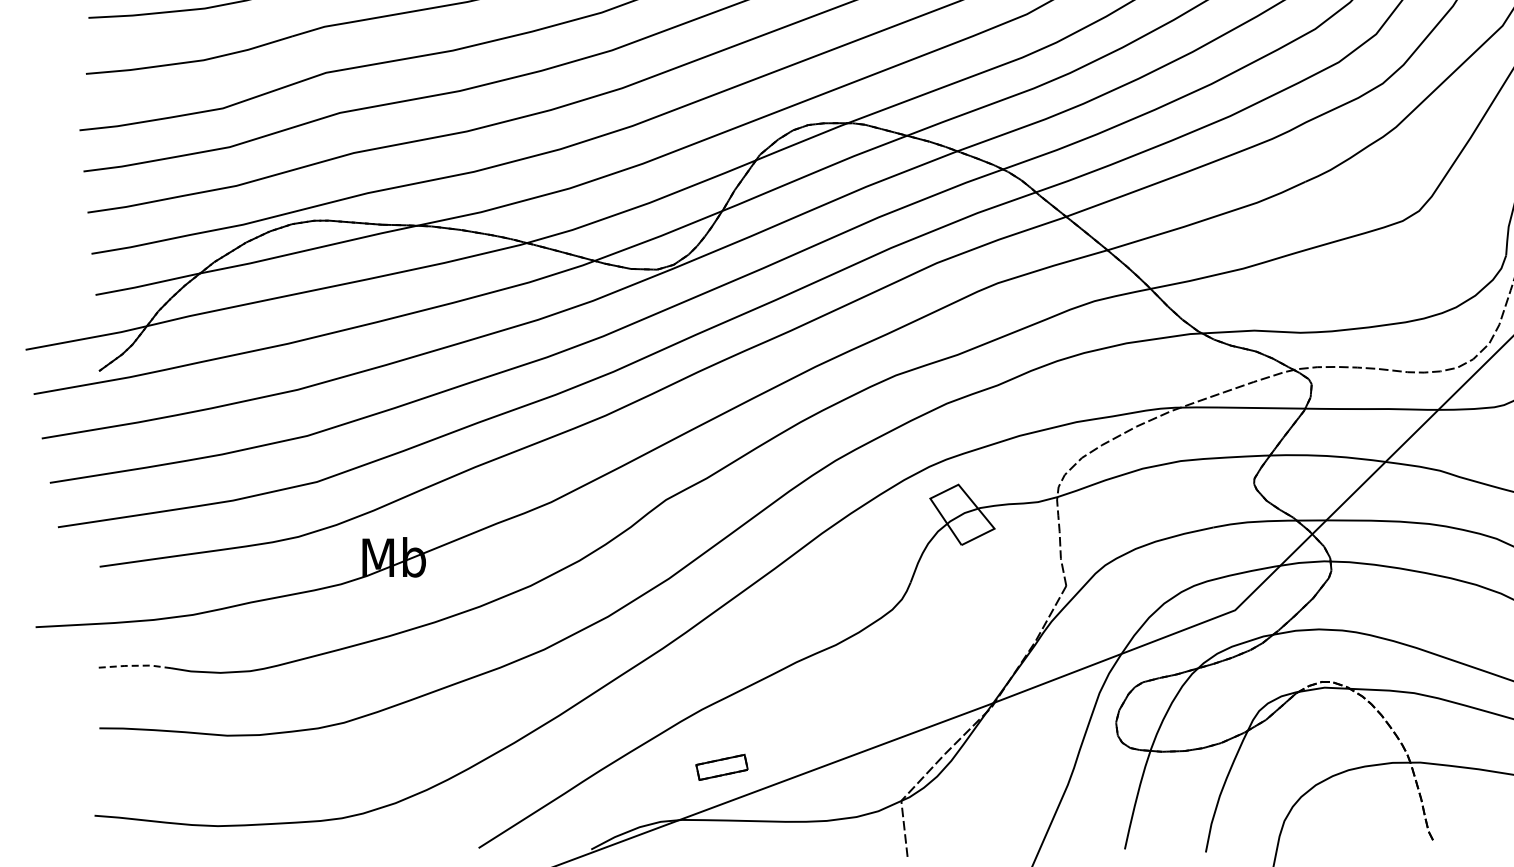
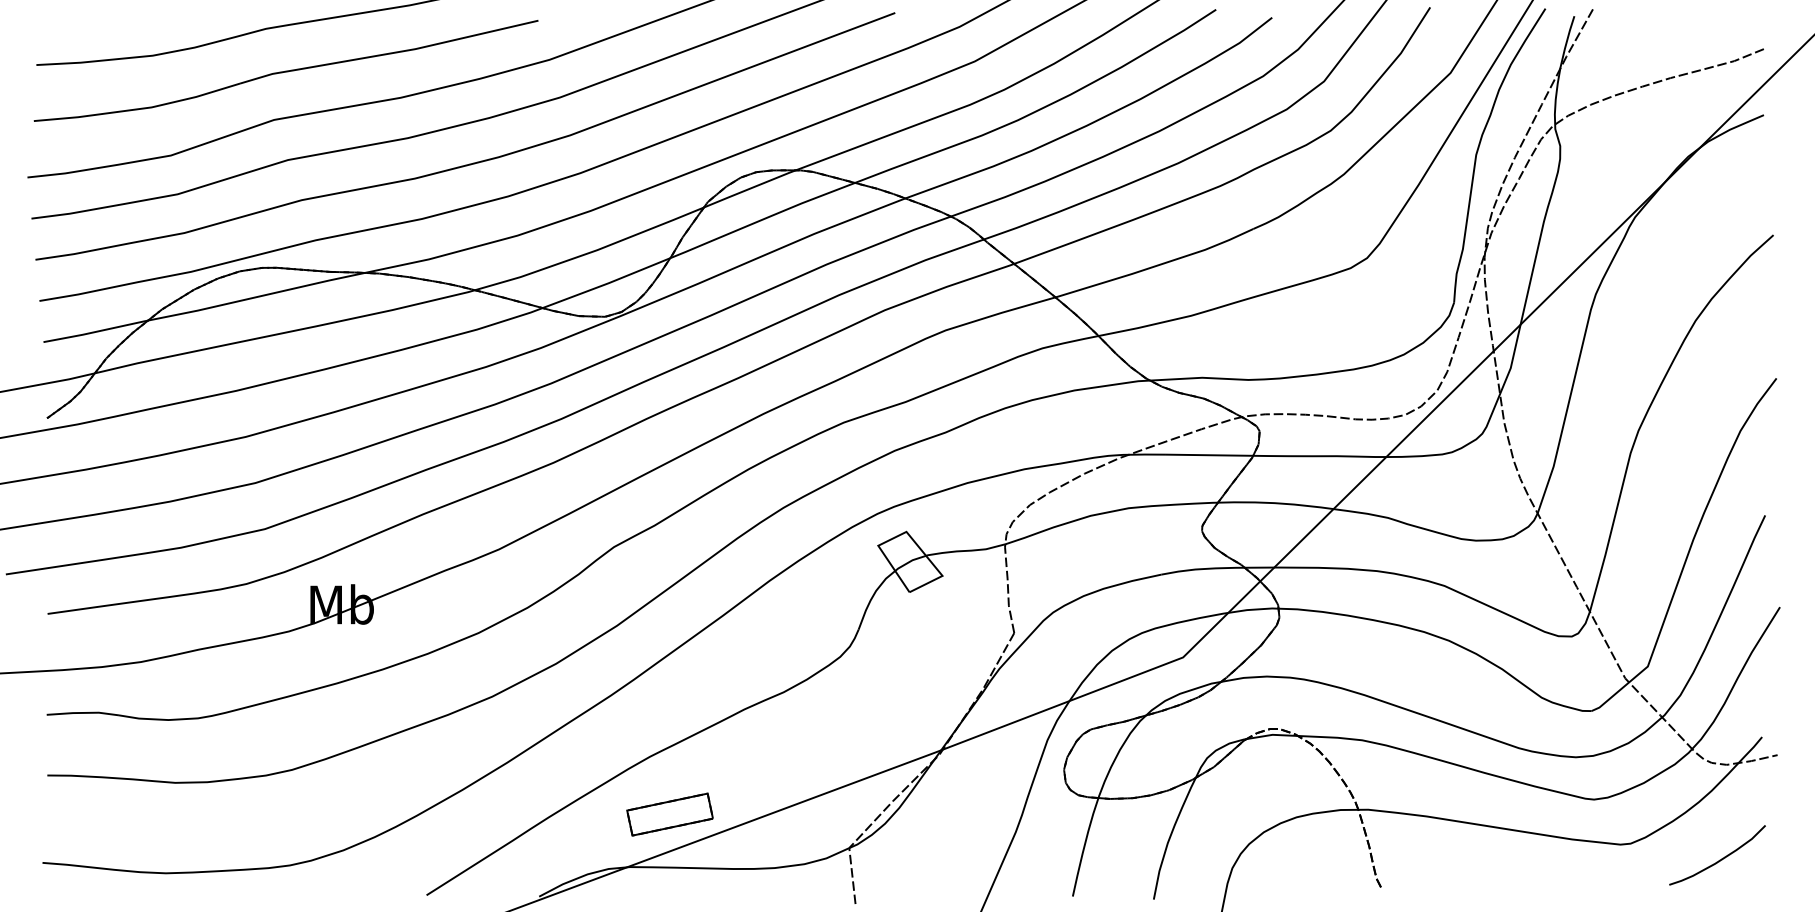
line: (135, 665) -> (83, 712), dashed -> solid
part: (721, 767) -> (669, 814), size x1.67

